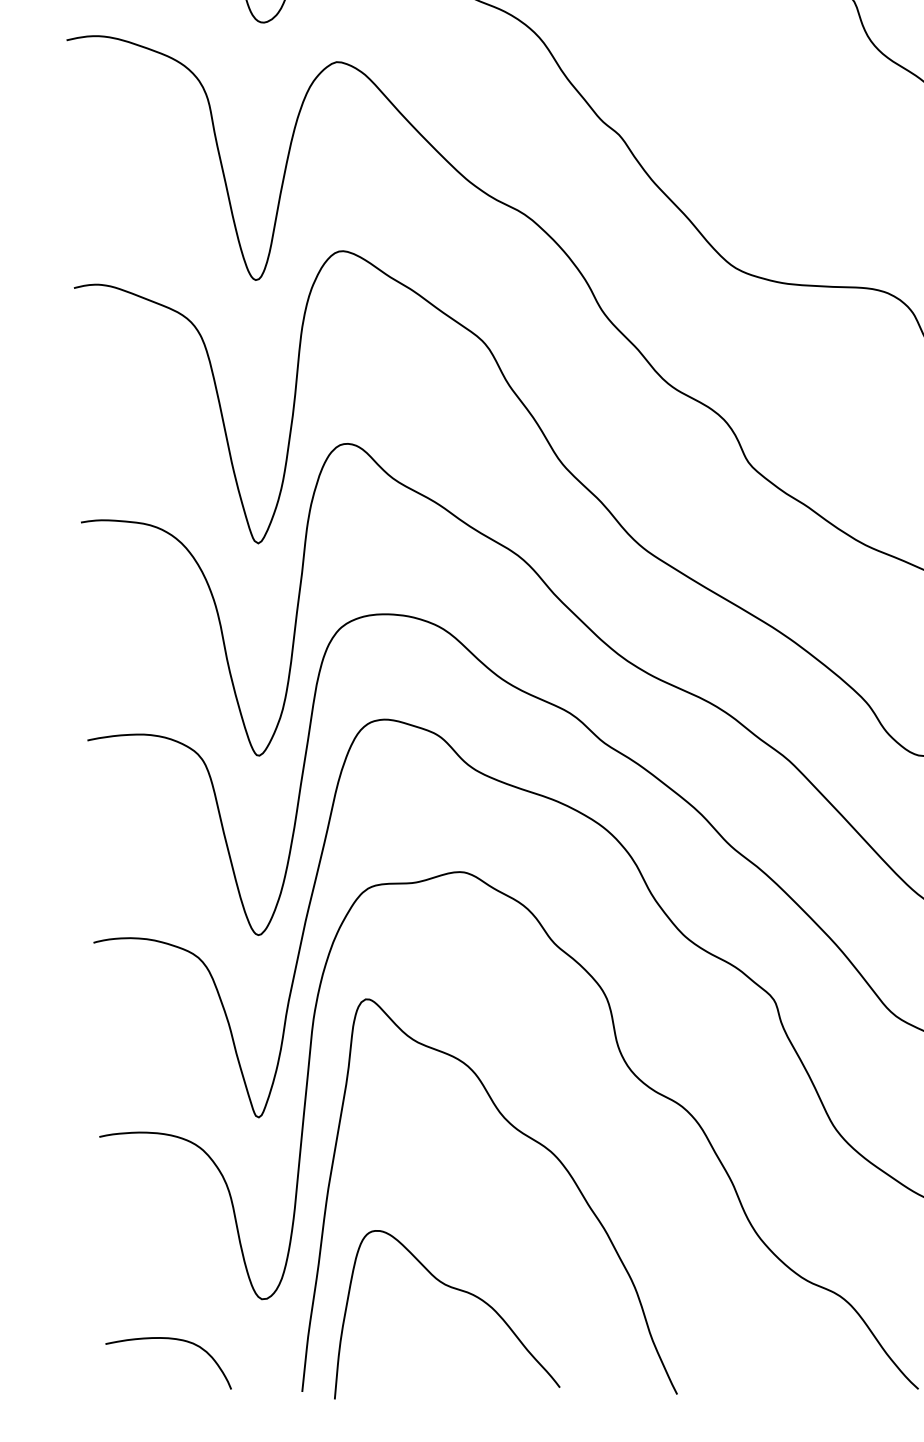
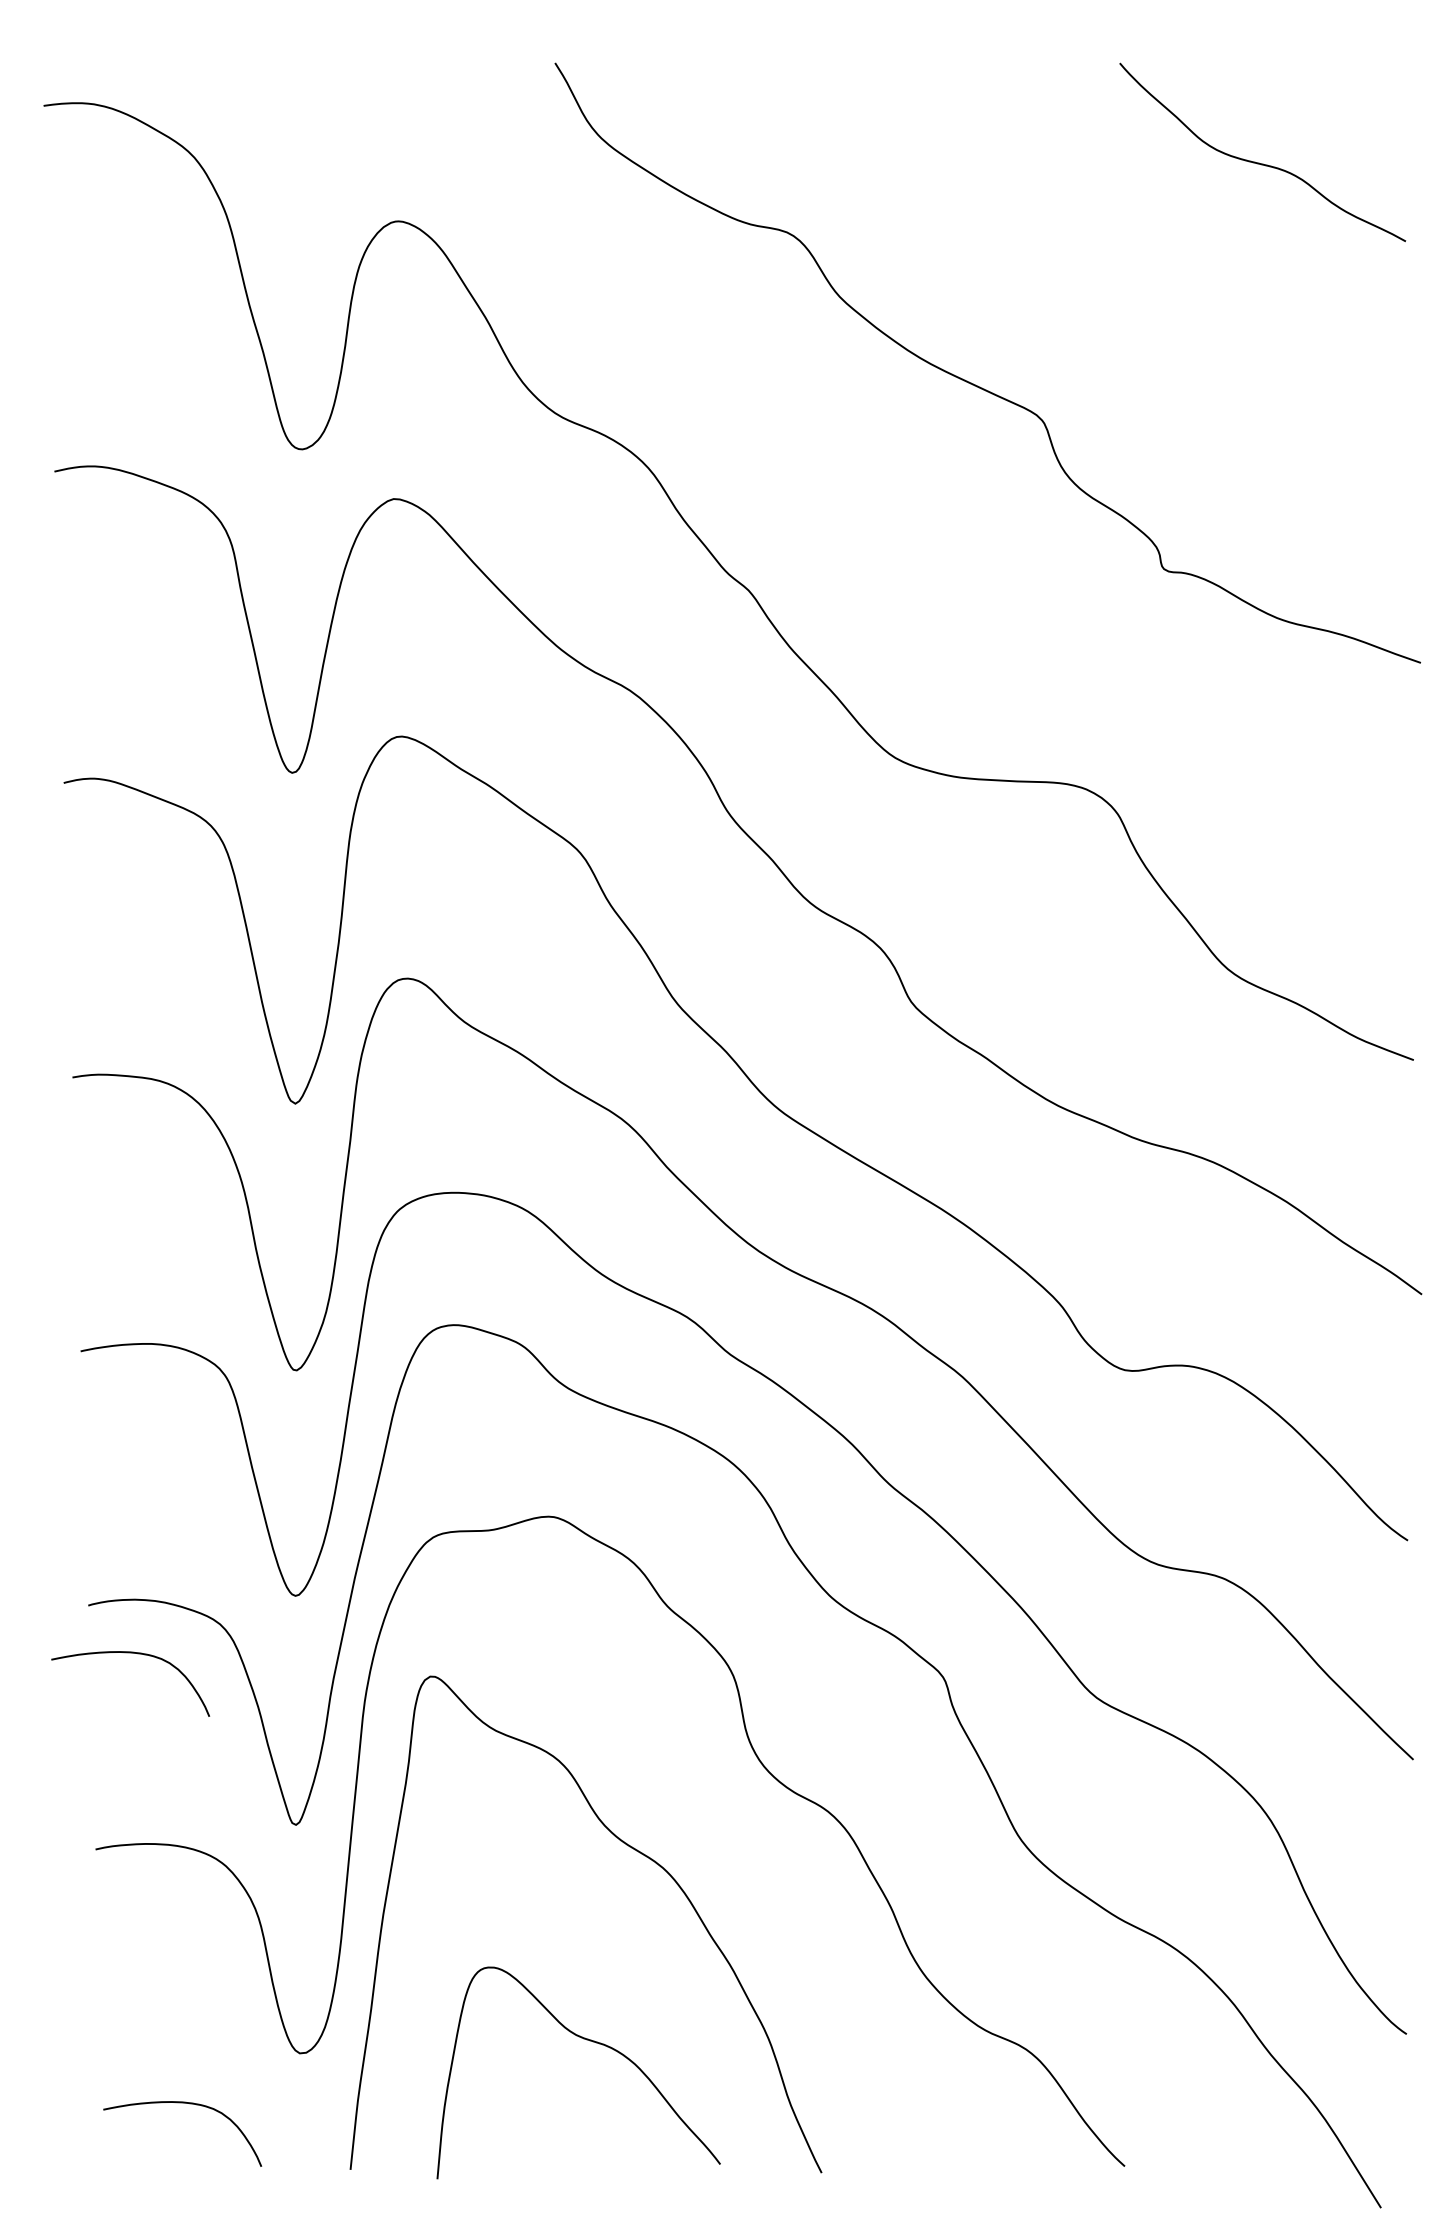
curve: (132, 981) -> (137, 1654), added
curve: (455, 1289) -> (589, 2041), moved

